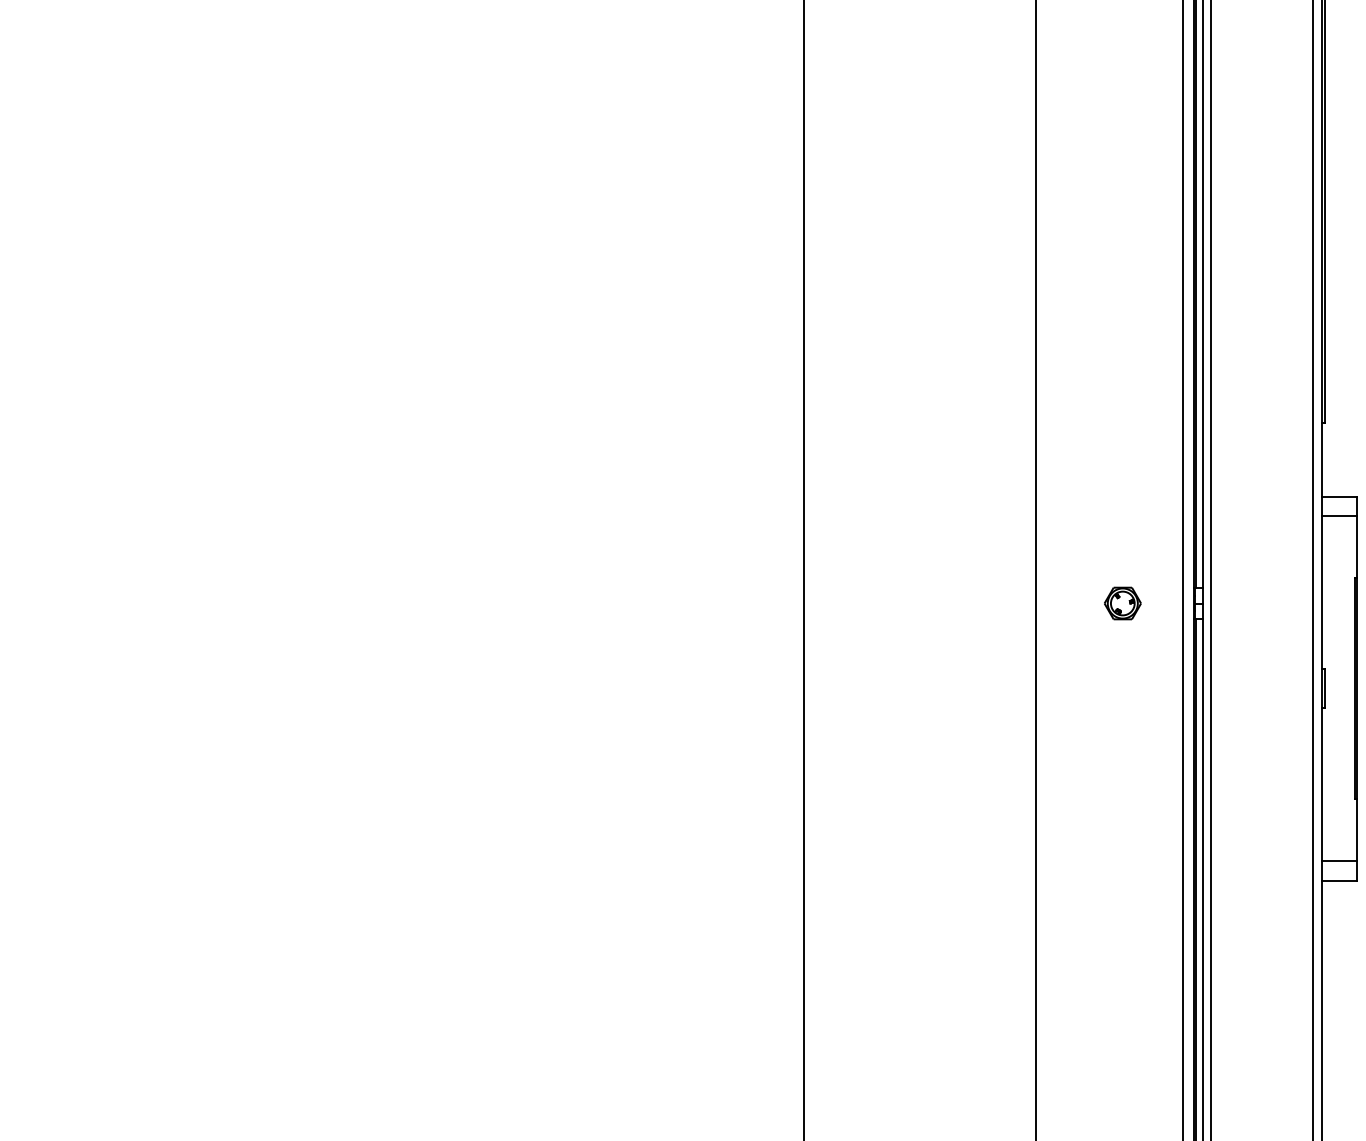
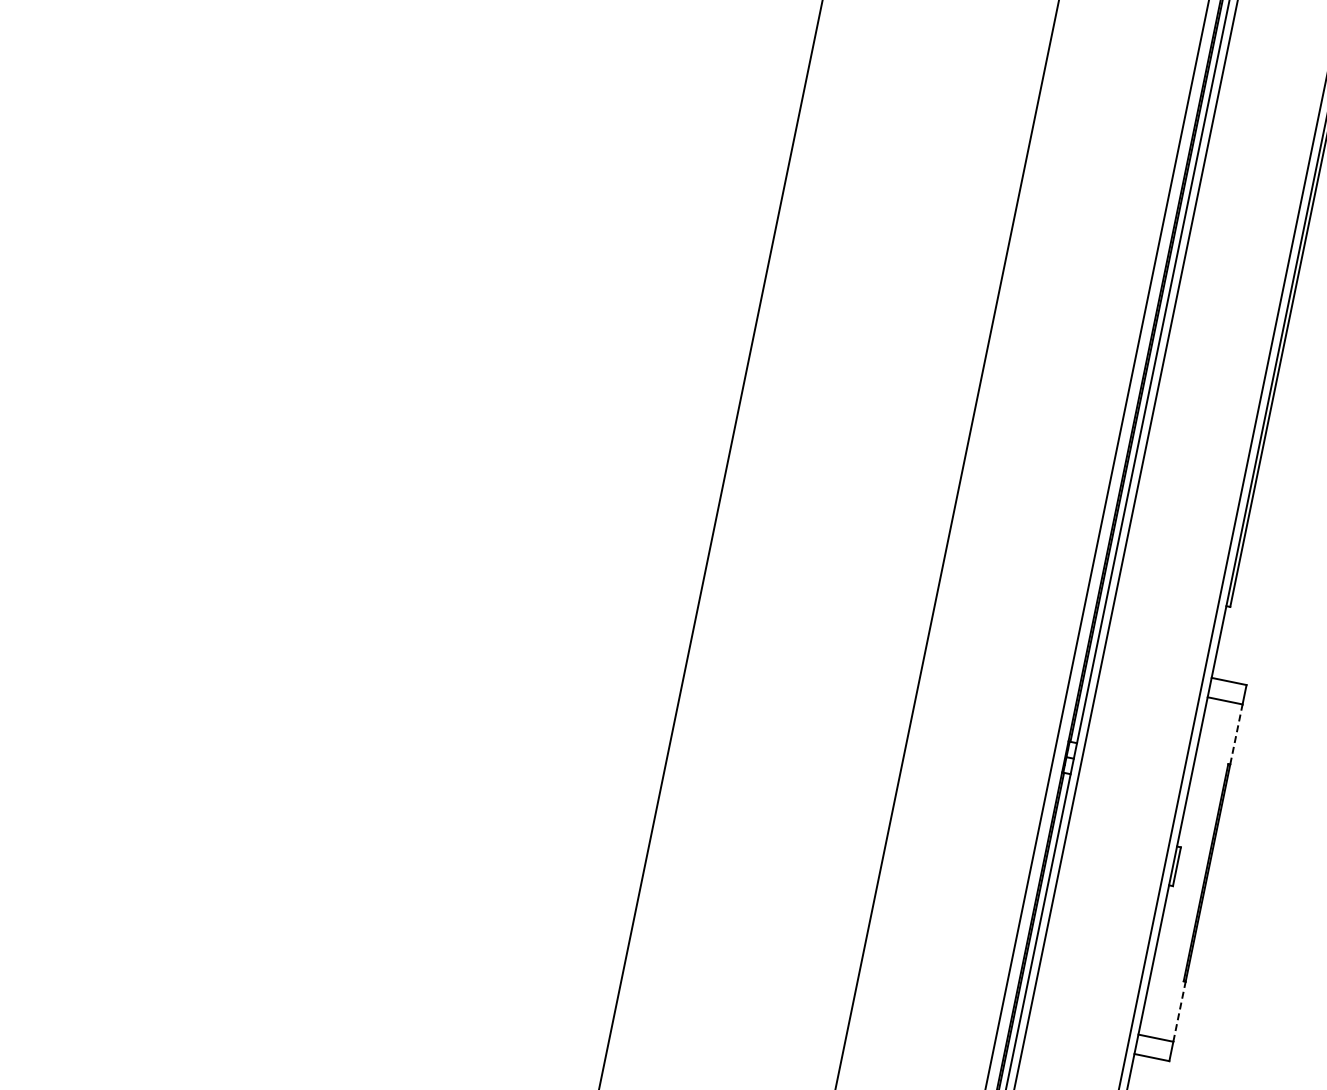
line: (1357, 547) -> (1236, 734), solid -> dashed
part: (1122, 603) -> (995, 742), removed
line: (1357, 830) -> (1179, 1012), solid -> dashed

